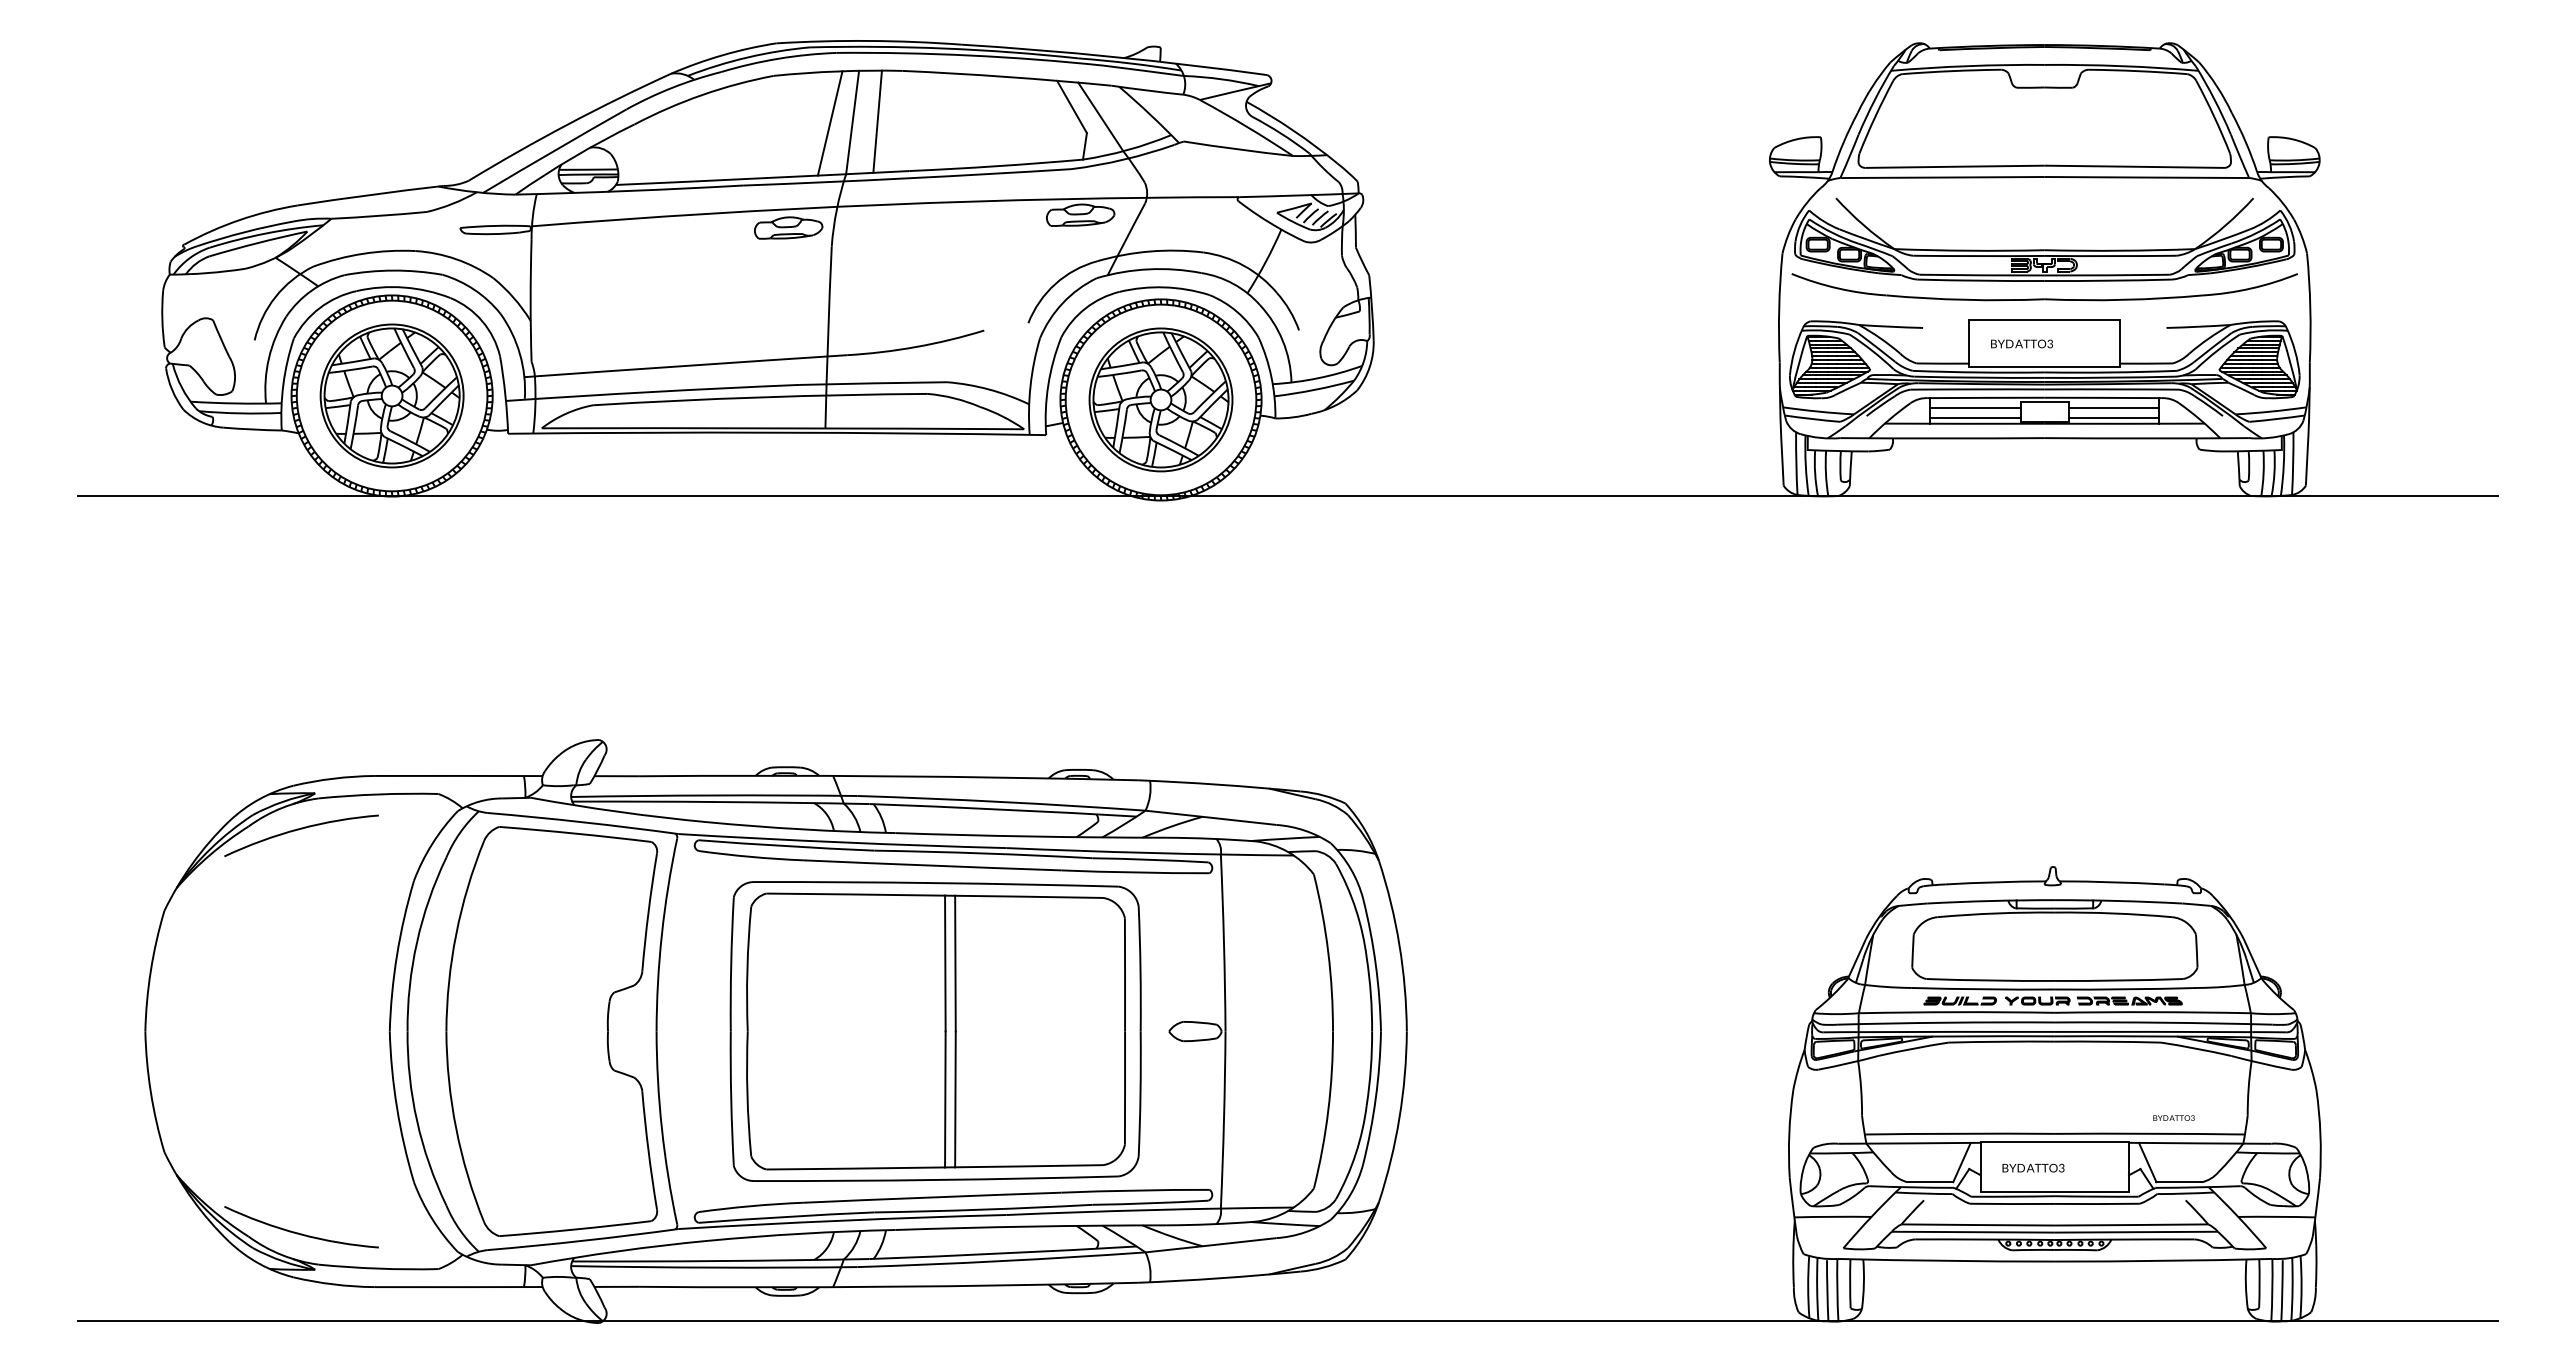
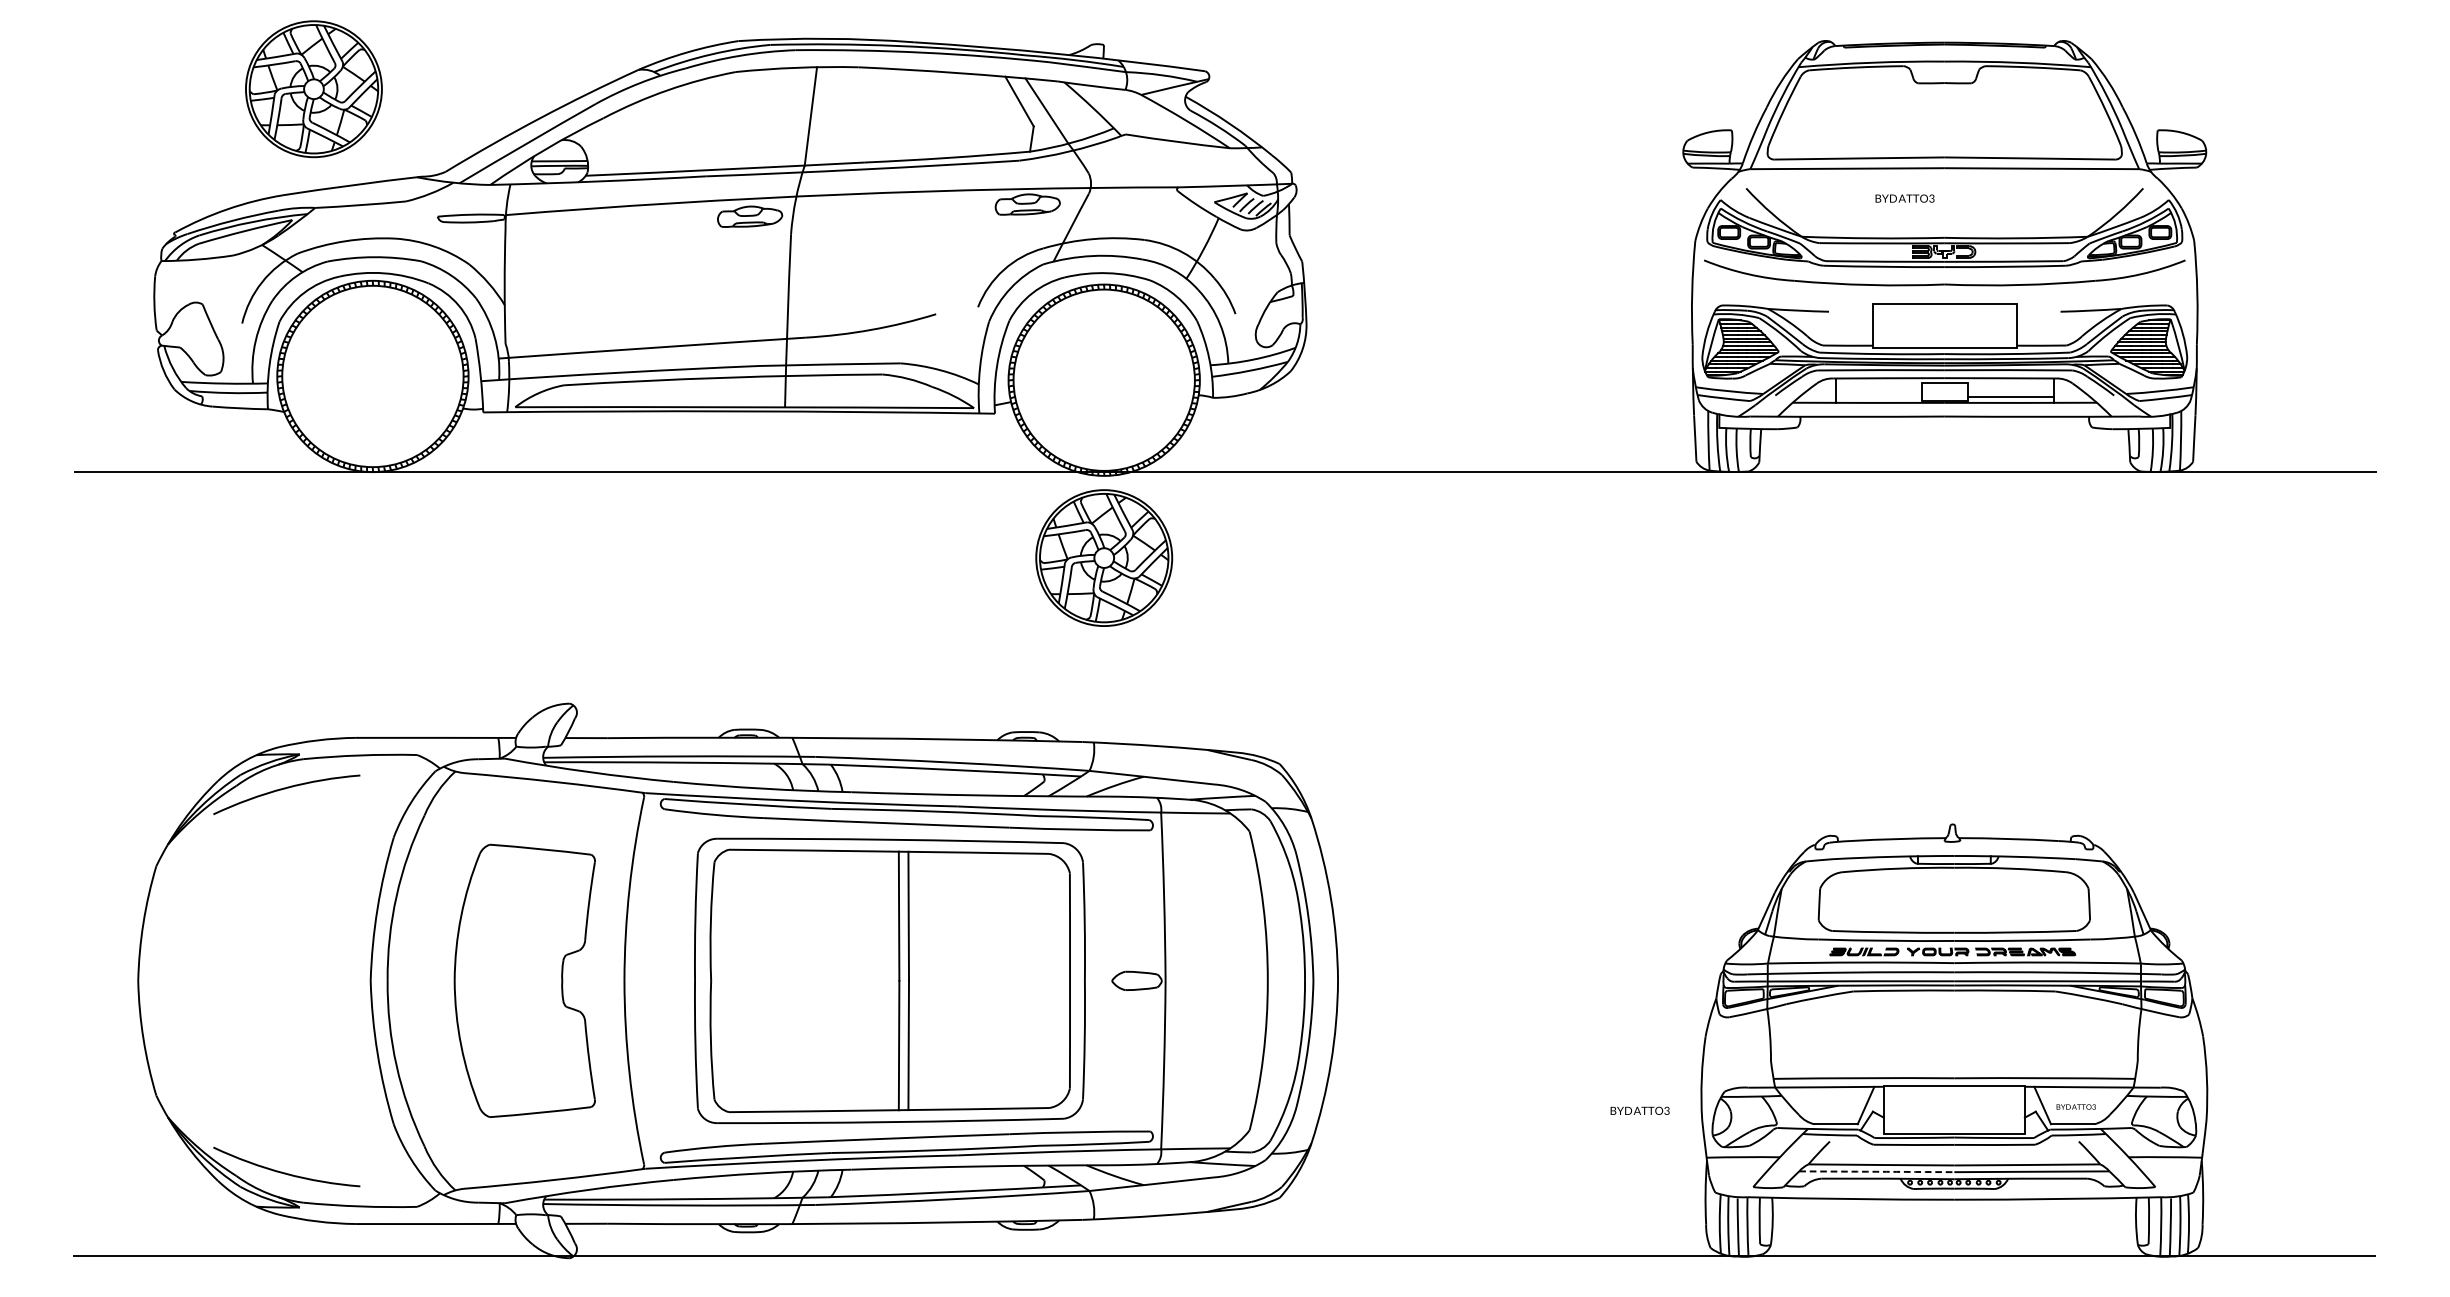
line: (877, 121) -> (834, 115), removed
line: (829, 123) -> (788, 117), removed
text: (2021, 343) -> (1904, 198), moved
part: (391, 395) -> (313, 88), moved
part: (1160, 399) -> (1103, 557), moved
line: (1975, 407) -> (1878, 387), removed
line: (2113, 407) -> (2010, 387), removed
line: (1975, 417) -> (1878, 396), removed
part: (551, 1031) -> (524, 980), size x0.7
text: (2173, 1117) -> (2075, 1106), moved
text: (2033, 1167) -> (1640, 1110), moved
arc: (1973, 1232) -> (1876, 1172), solid -> dashed

